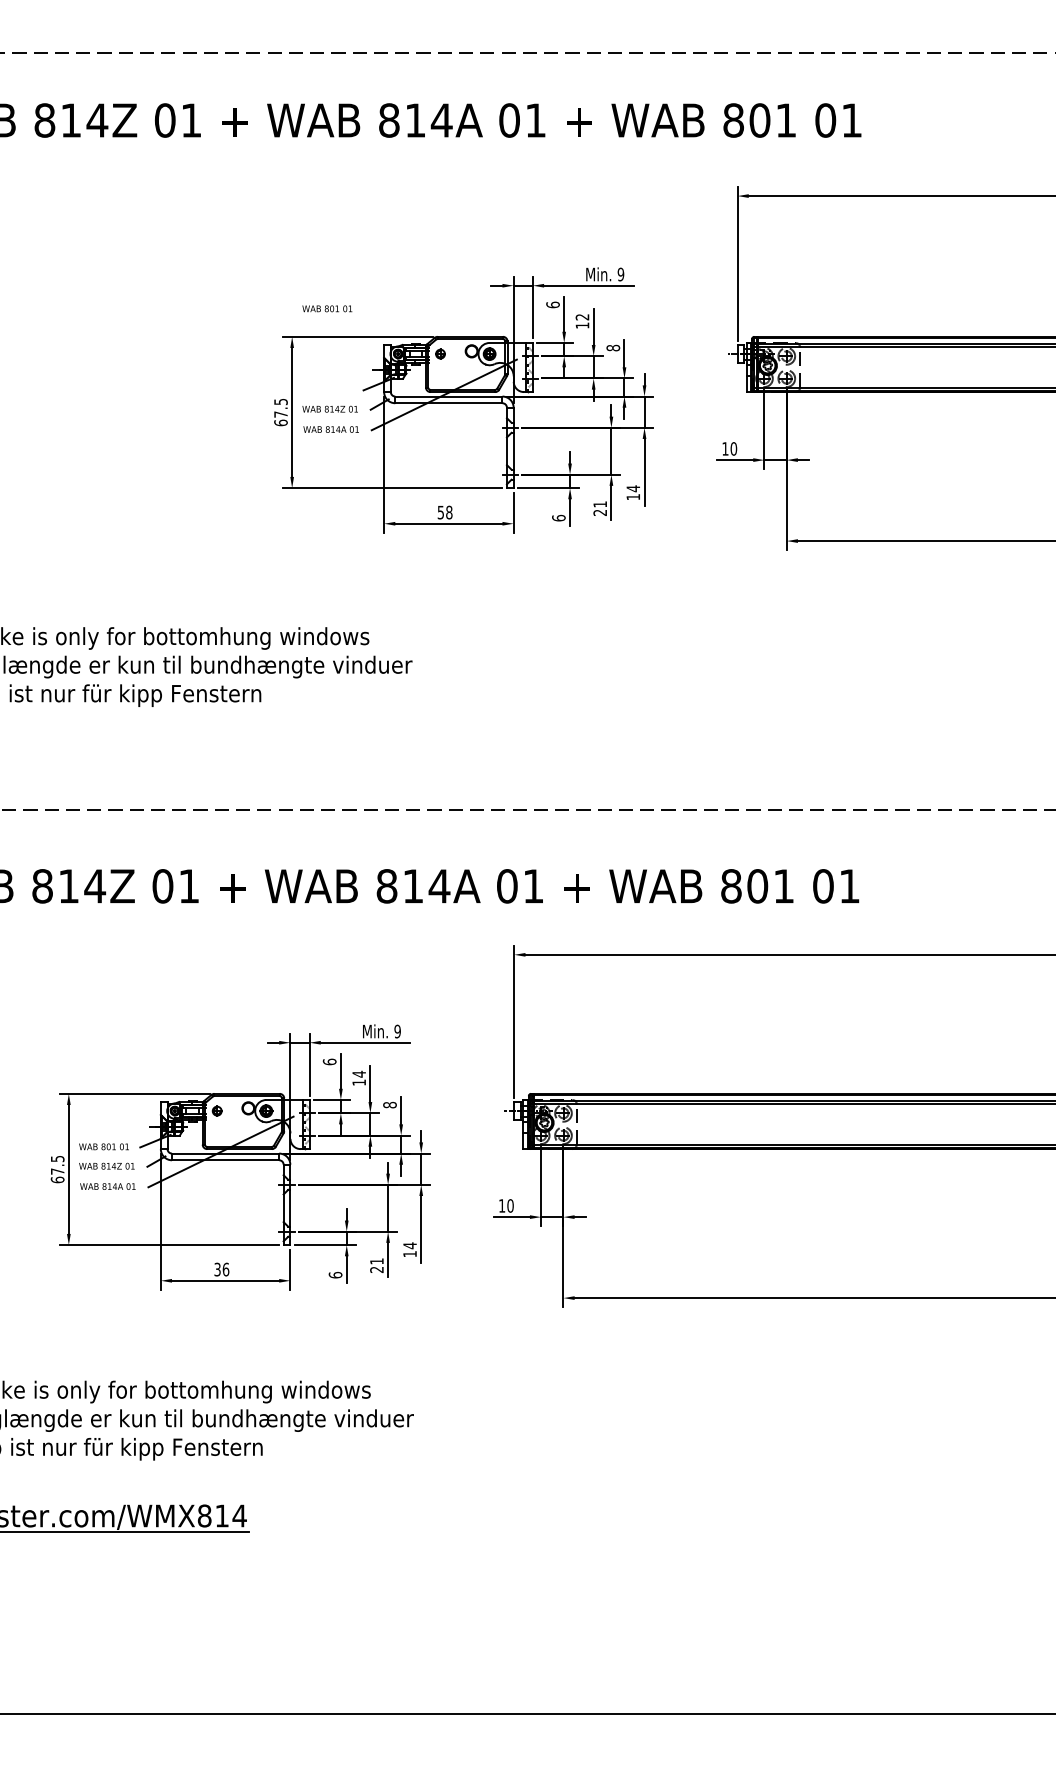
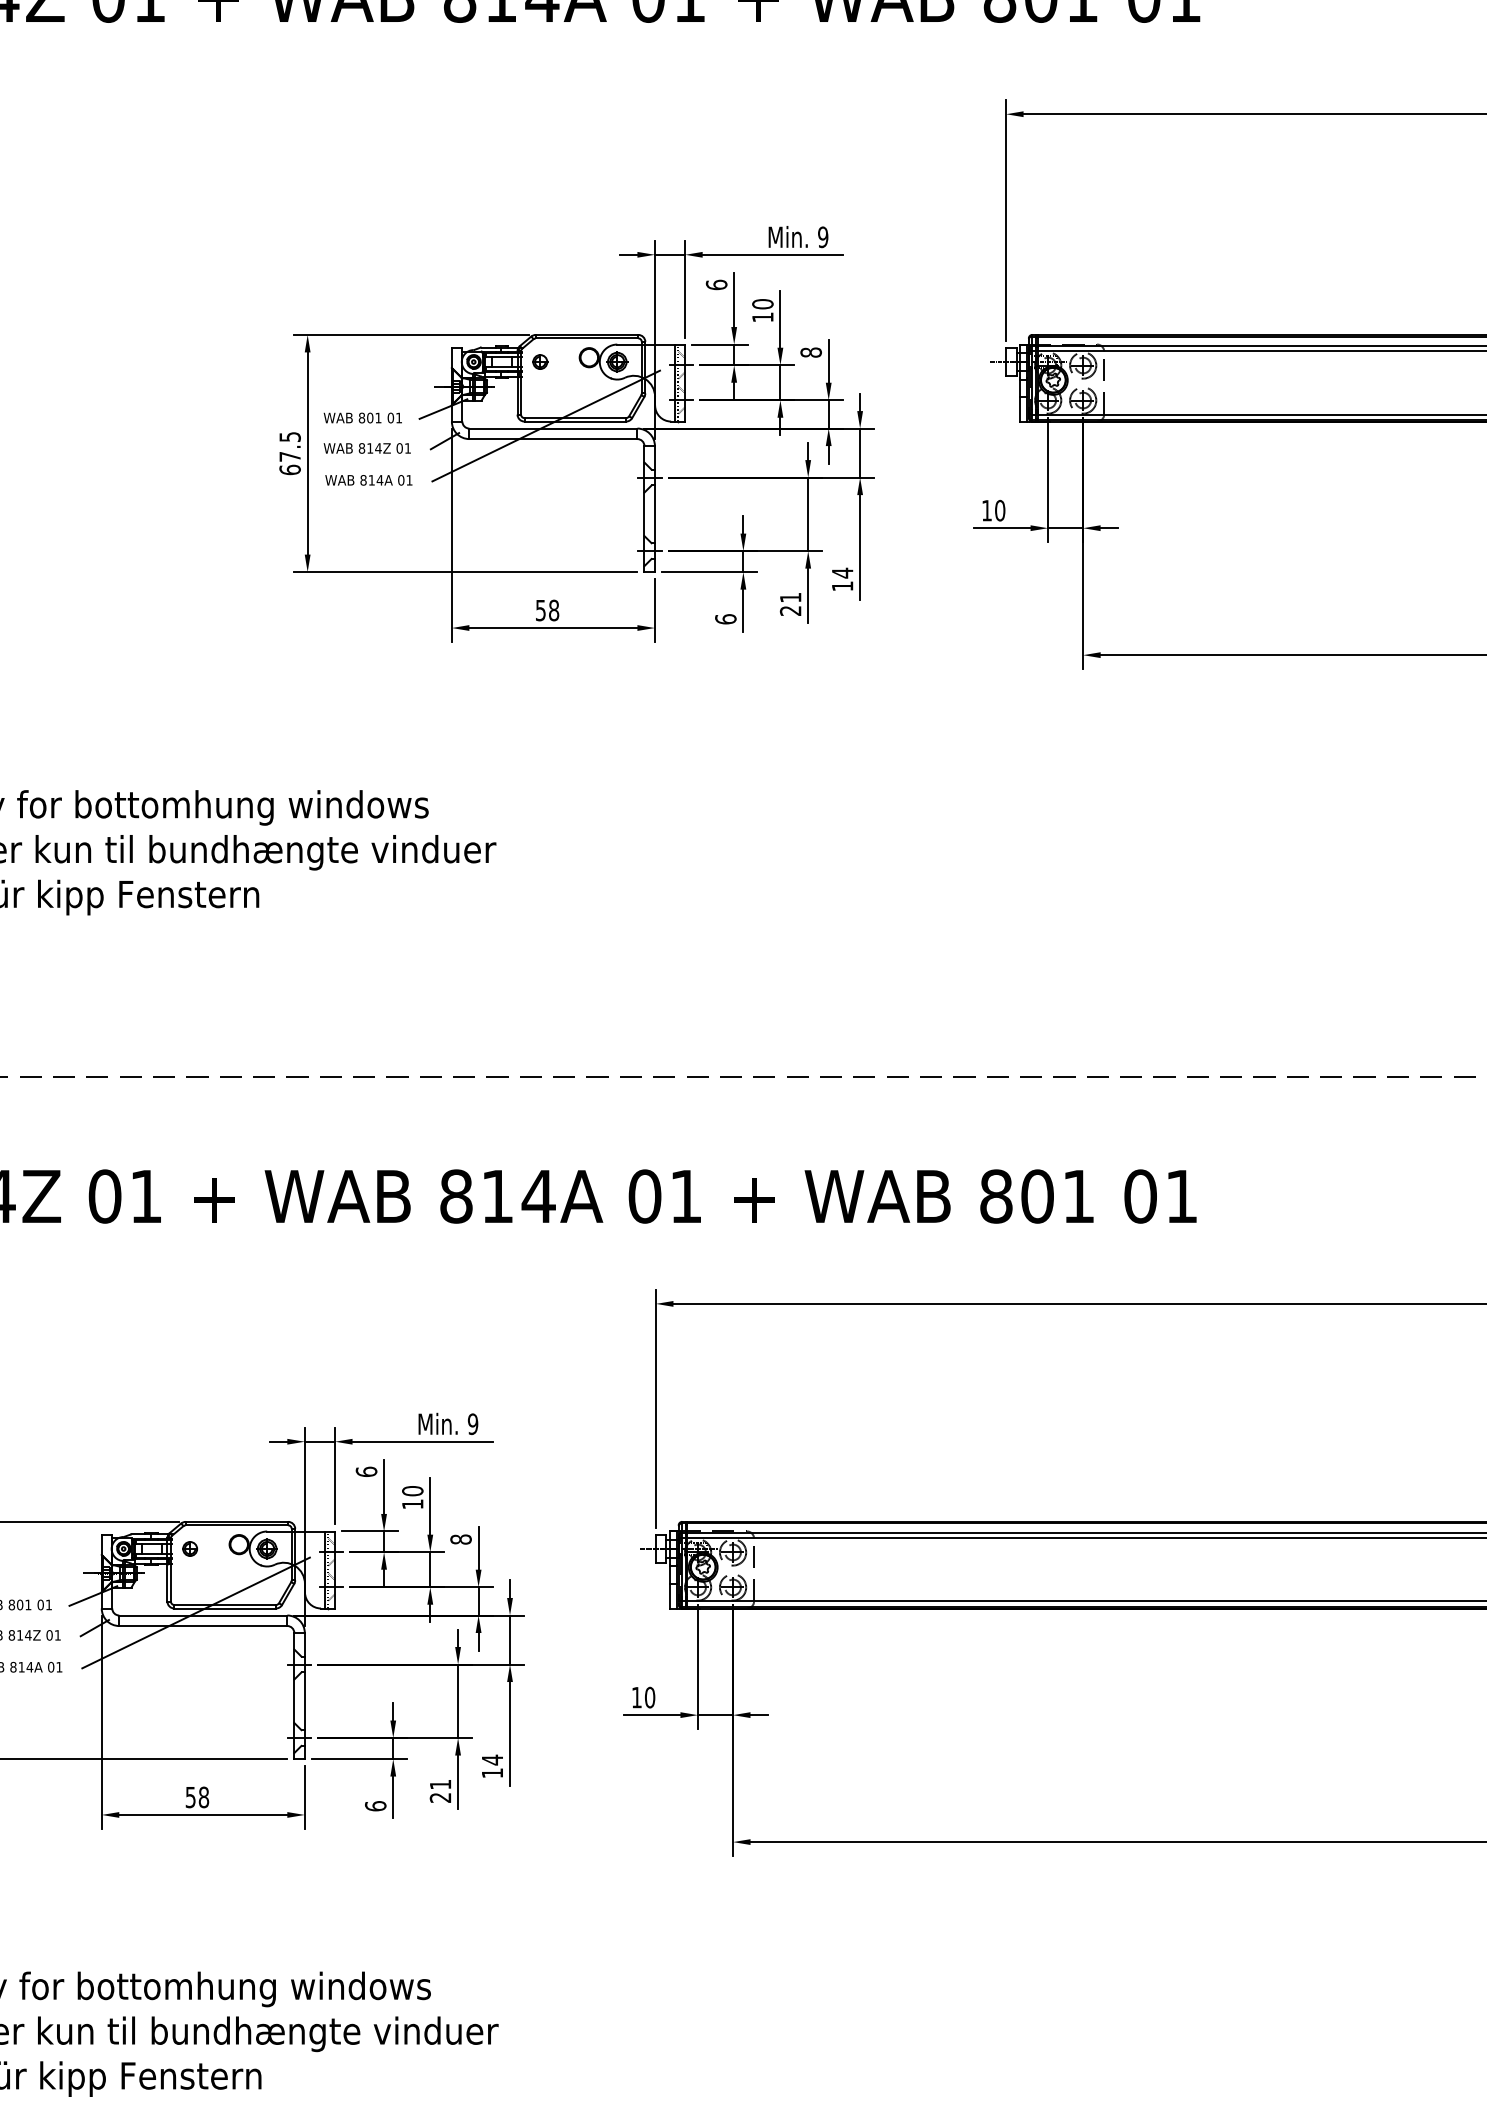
text: (327, 308) -> (363, 417), moved
text: (582, 317) -> (762, 304), 12 -> 10
text: (359, 1073) -> (413, 1489), 14 -> 10
text: (221, 1269) -> (196, 1797), 36 -> 58

